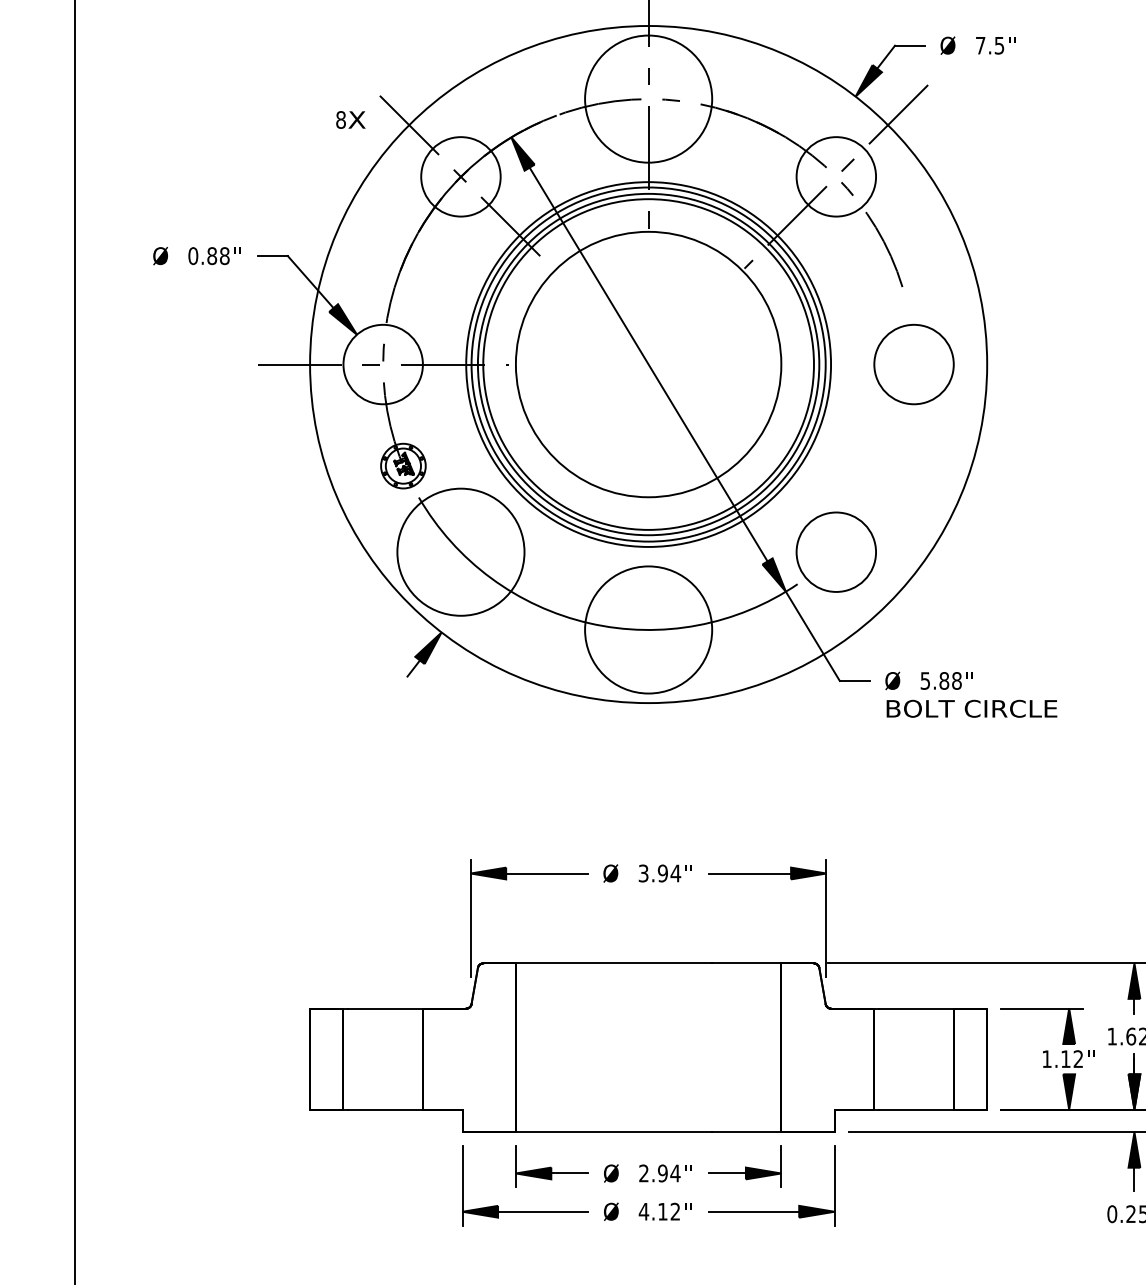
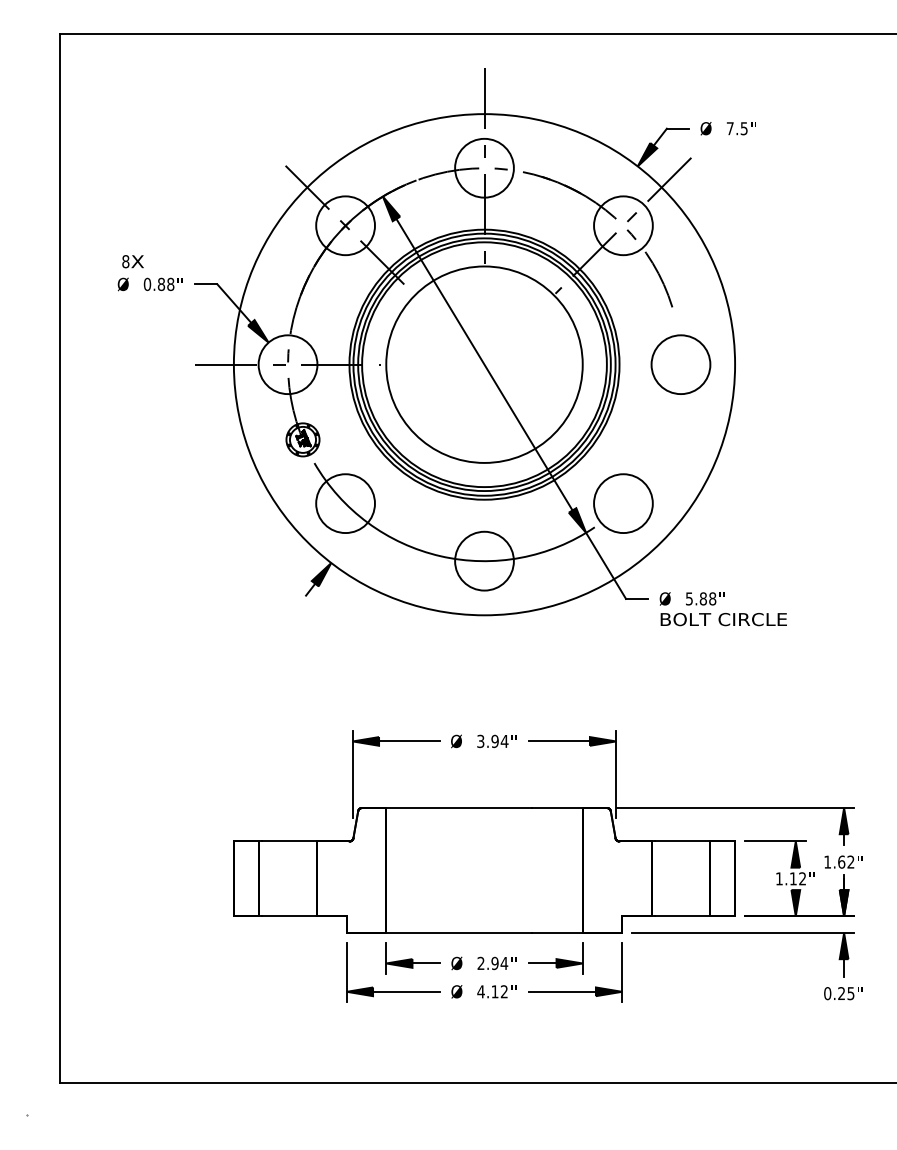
circle: (648, 98) -> (484, 167), size x0.62
text: (350, 119) -> (132, 261), moved
circle: (460, 552) -> (345, 503), size x0.62
circle: (648, 629) -> (484, 560), size x0.62

